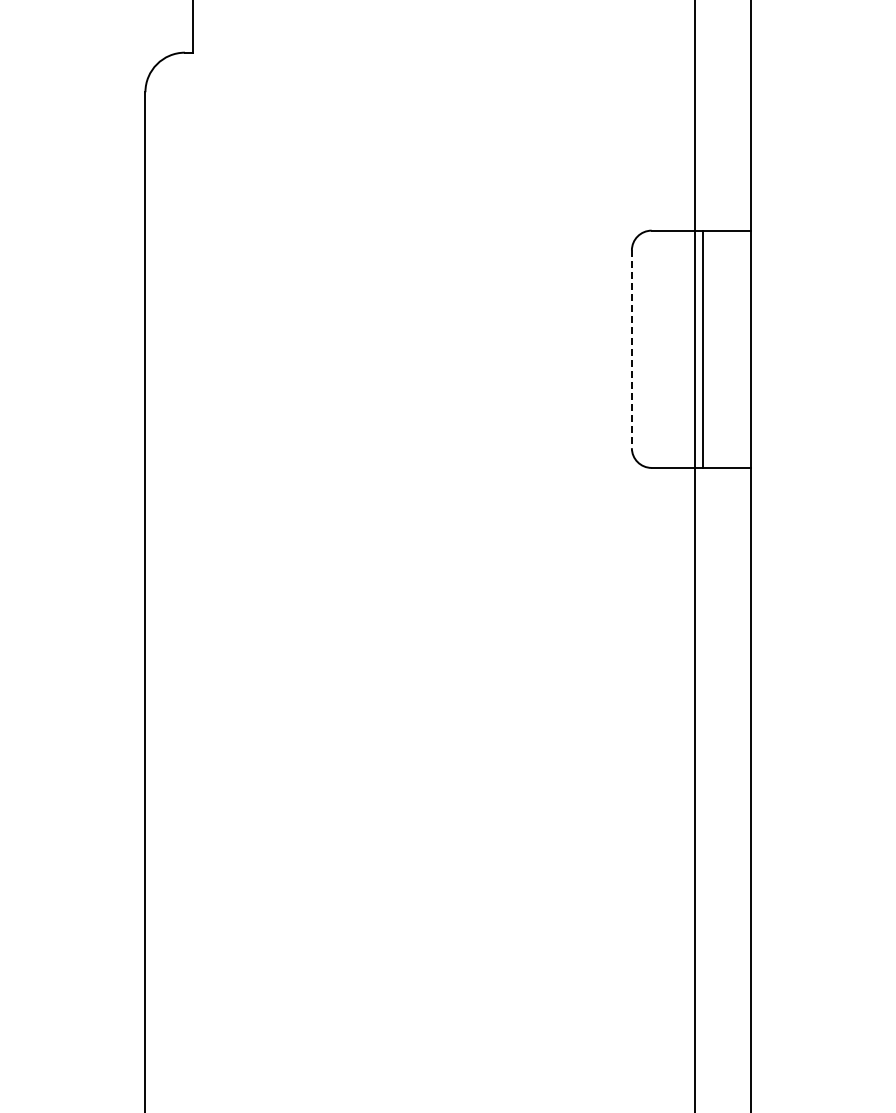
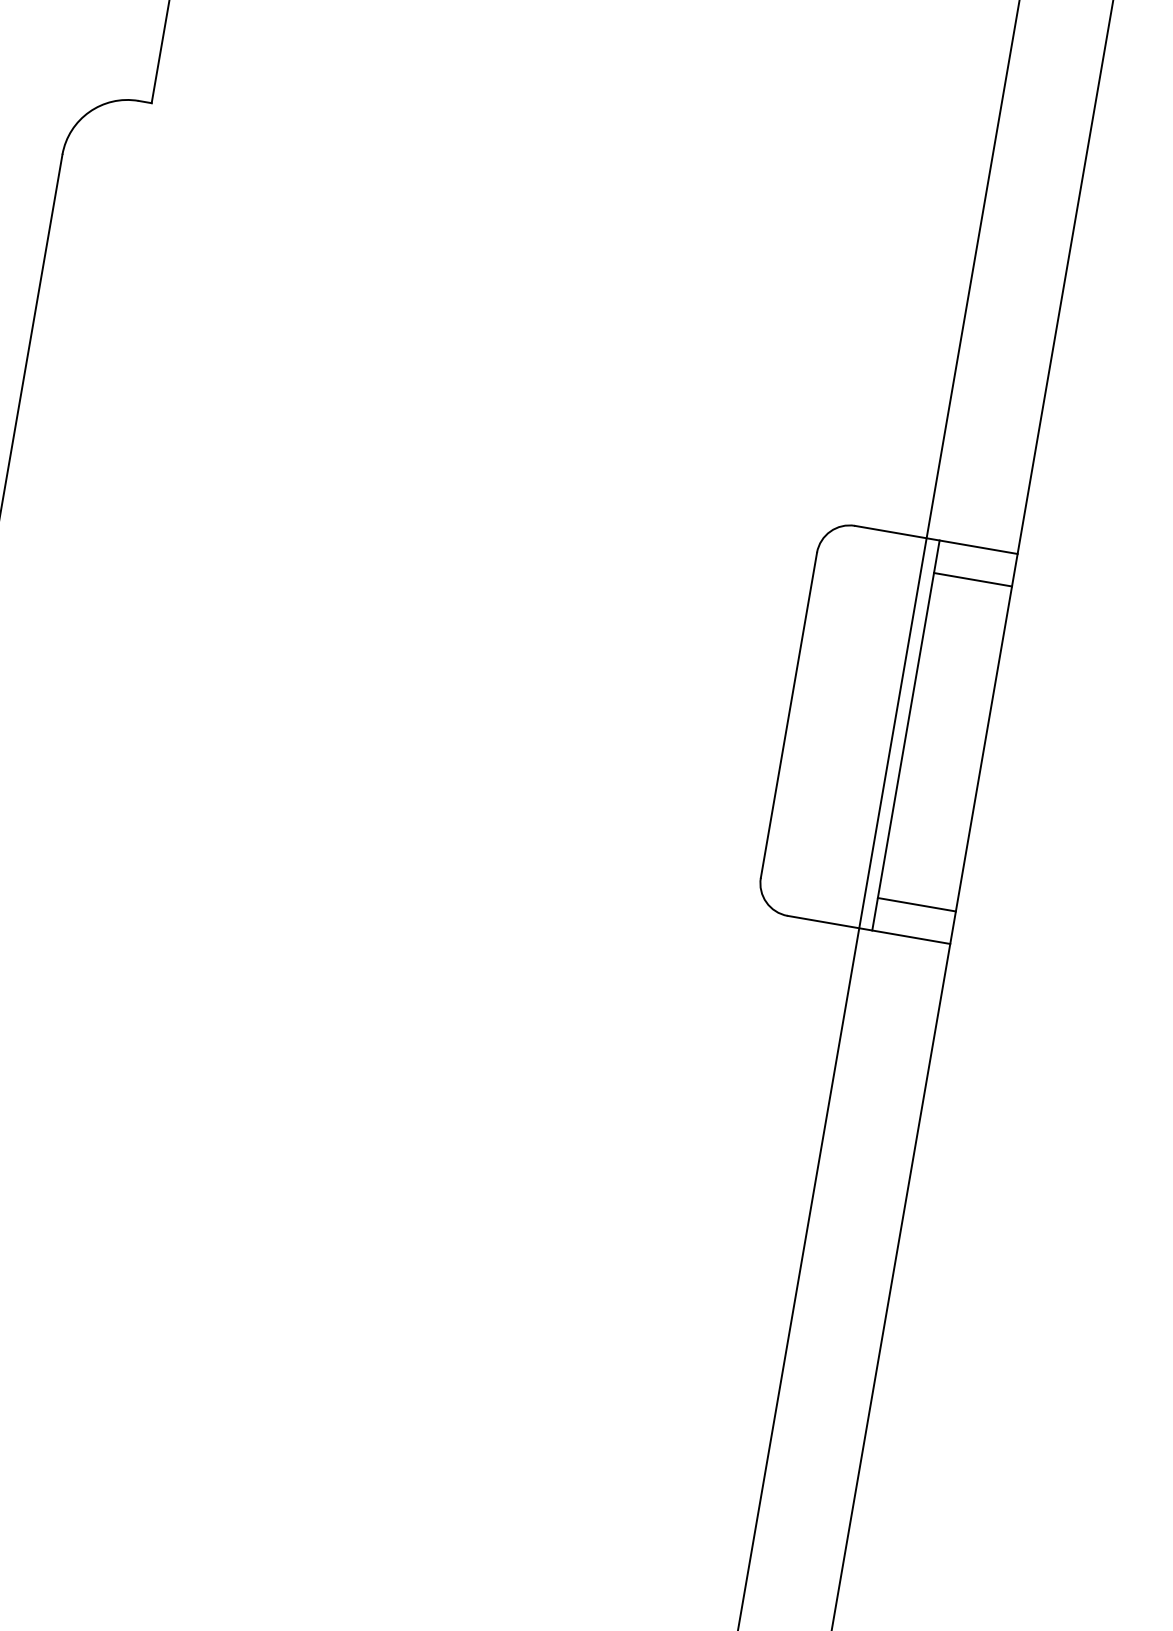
line: (726, 250) -> (972, 579), added
line: (631, 349) -> (788, 715), dashed -> solid
line: (726, 448) -> (916, 905), added

